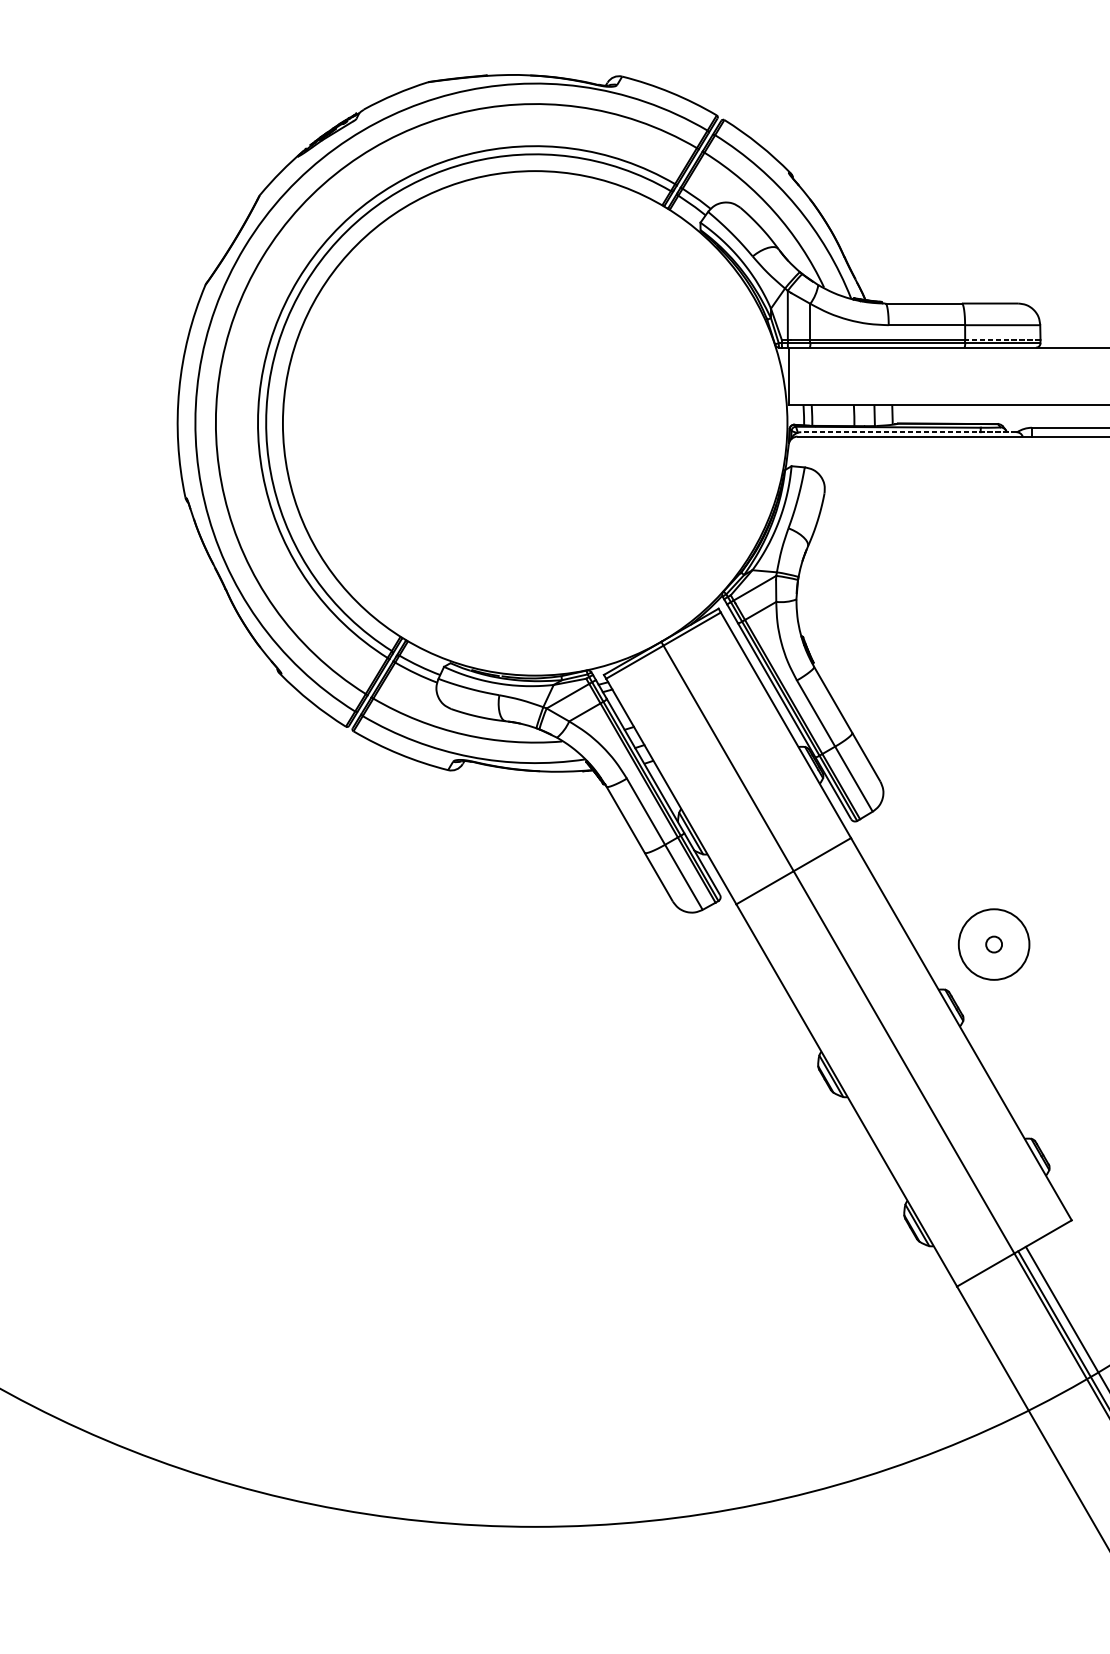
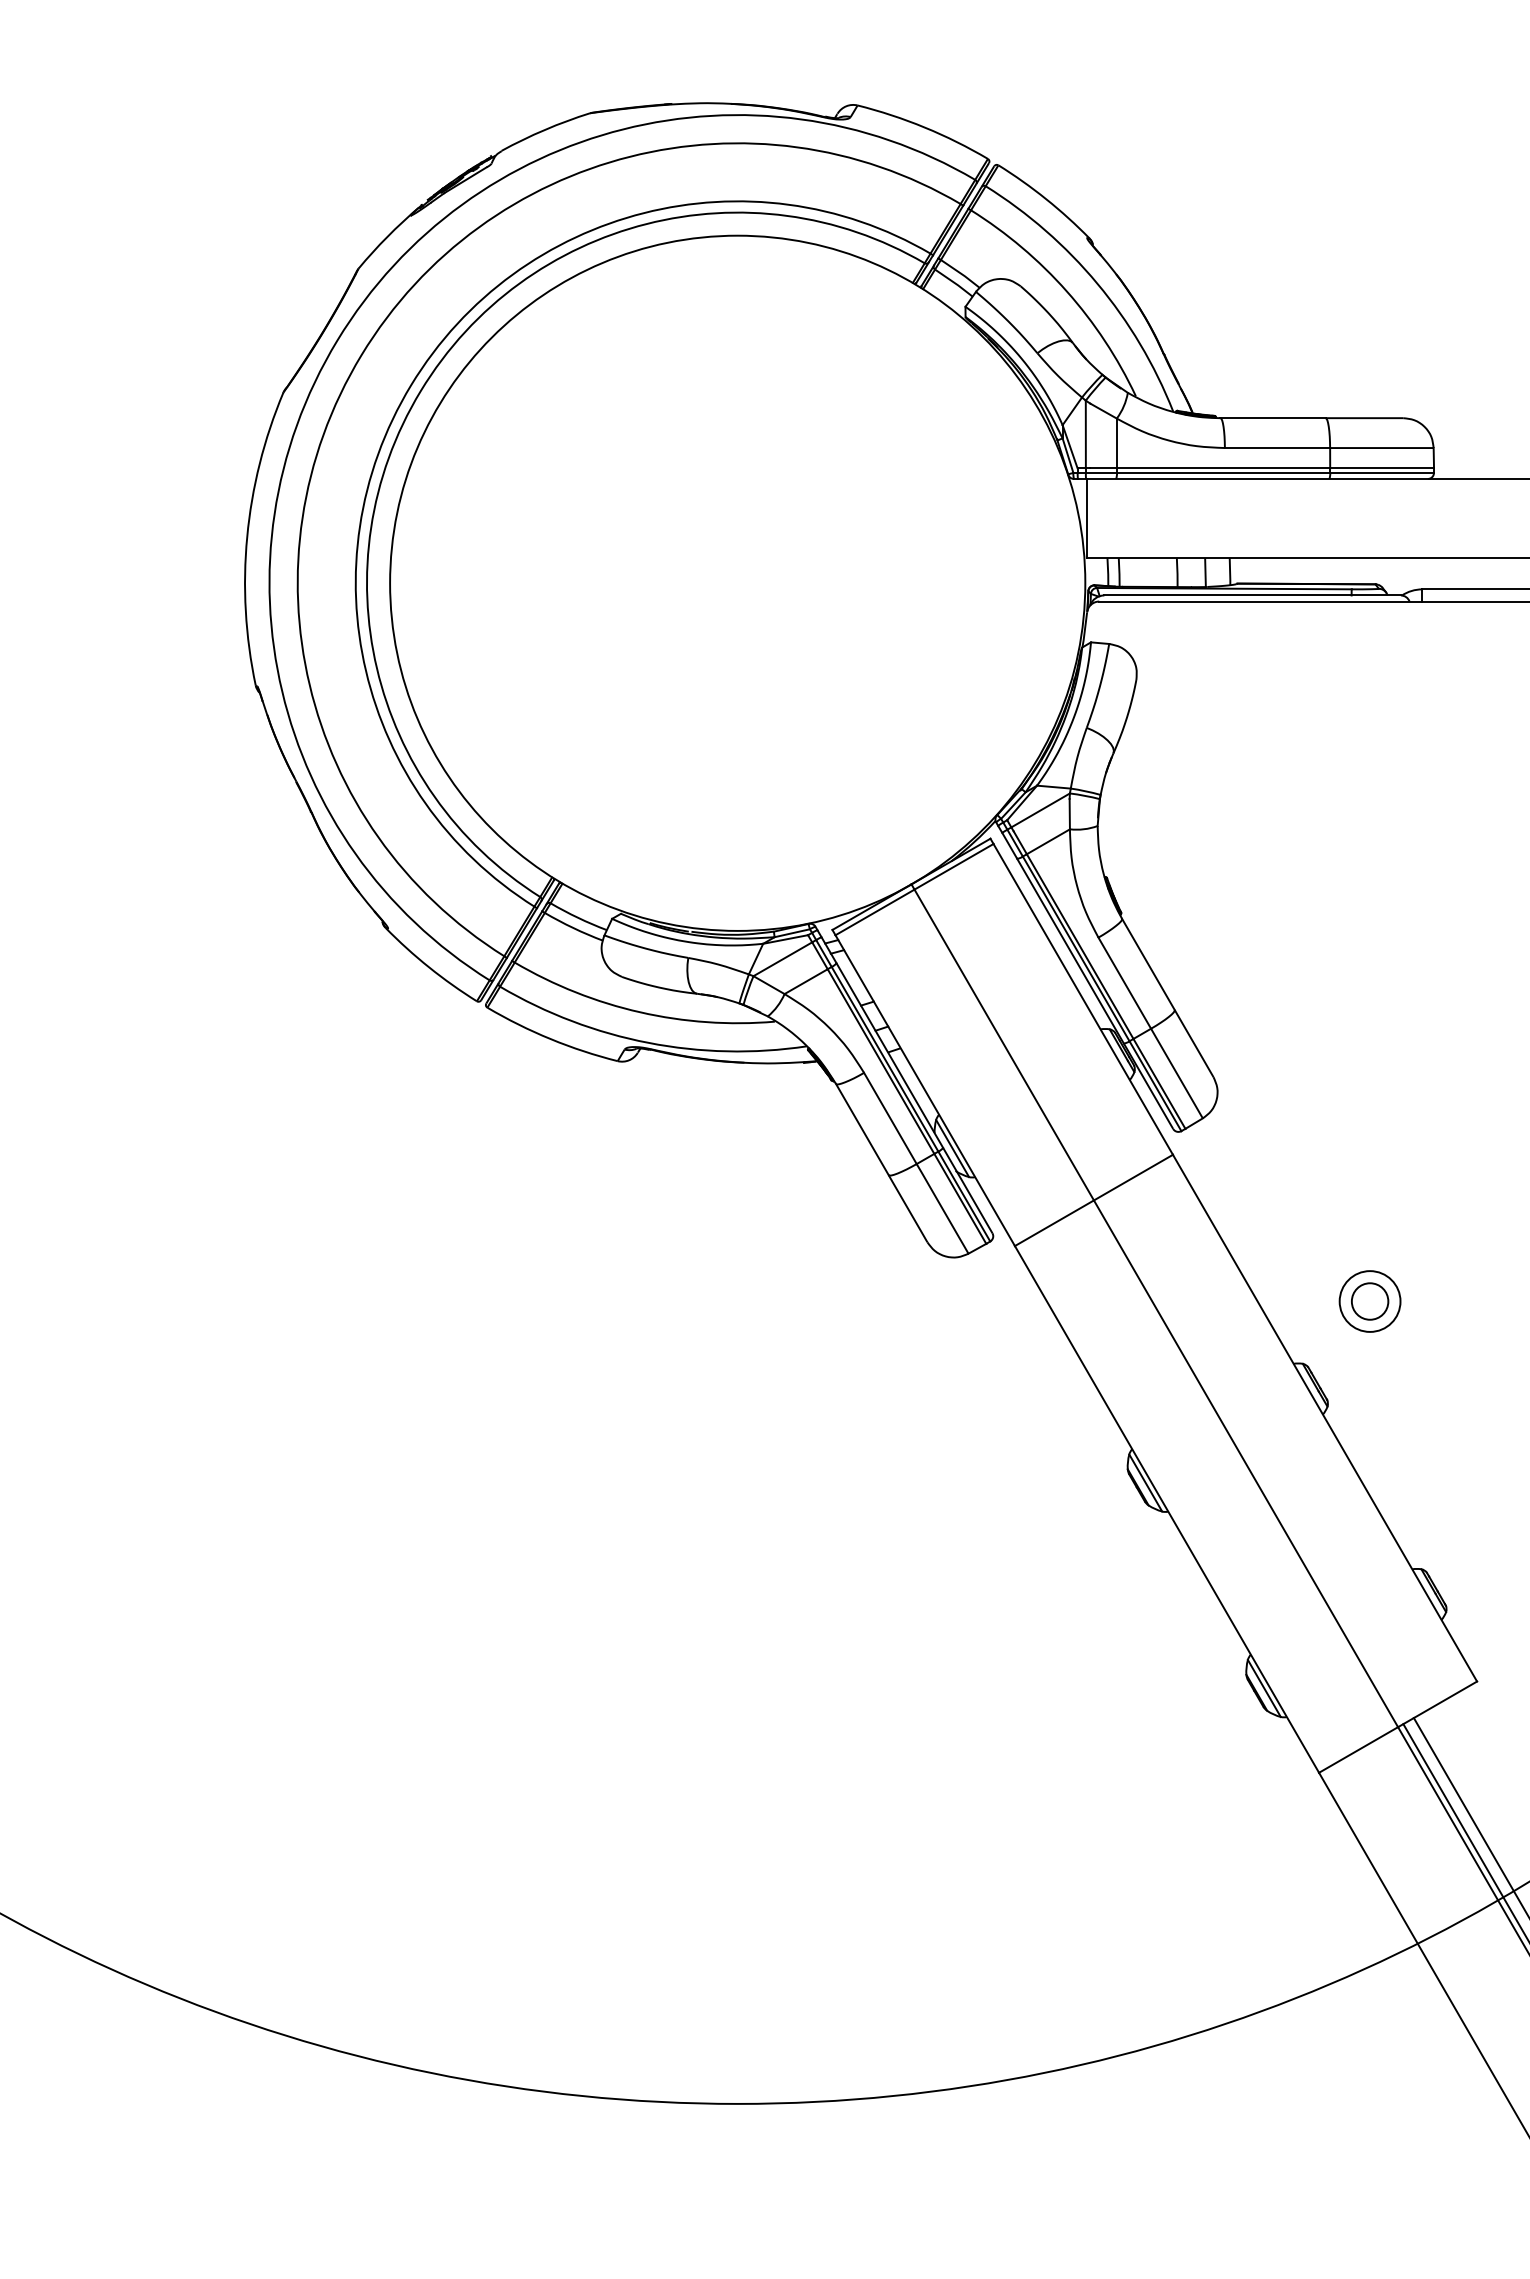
line: (1003, 340) -> (1382, 468), dashed -> solid
line: (908, 432) -> (1252, 595), dashed -> solid
circle: (993, 944) -> (1369, 1301), size x0.62
circle: (993, 944) -> (1369, 1301), size x1.67

